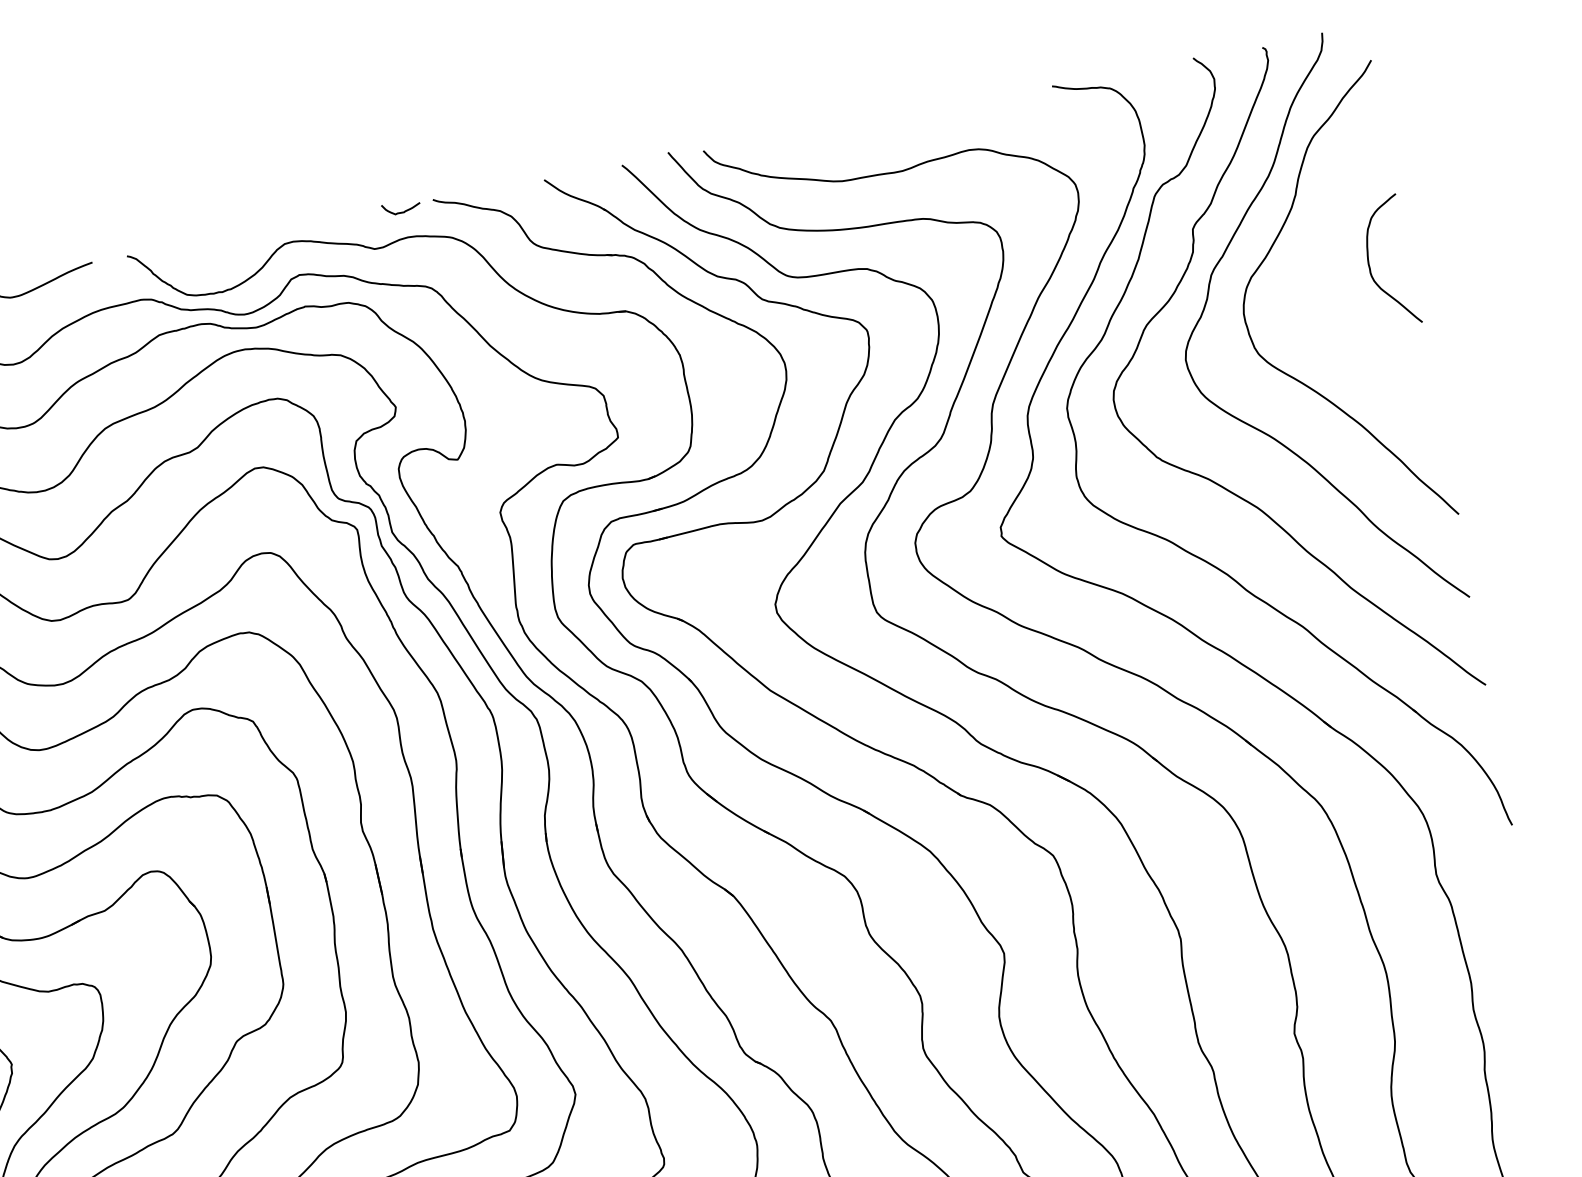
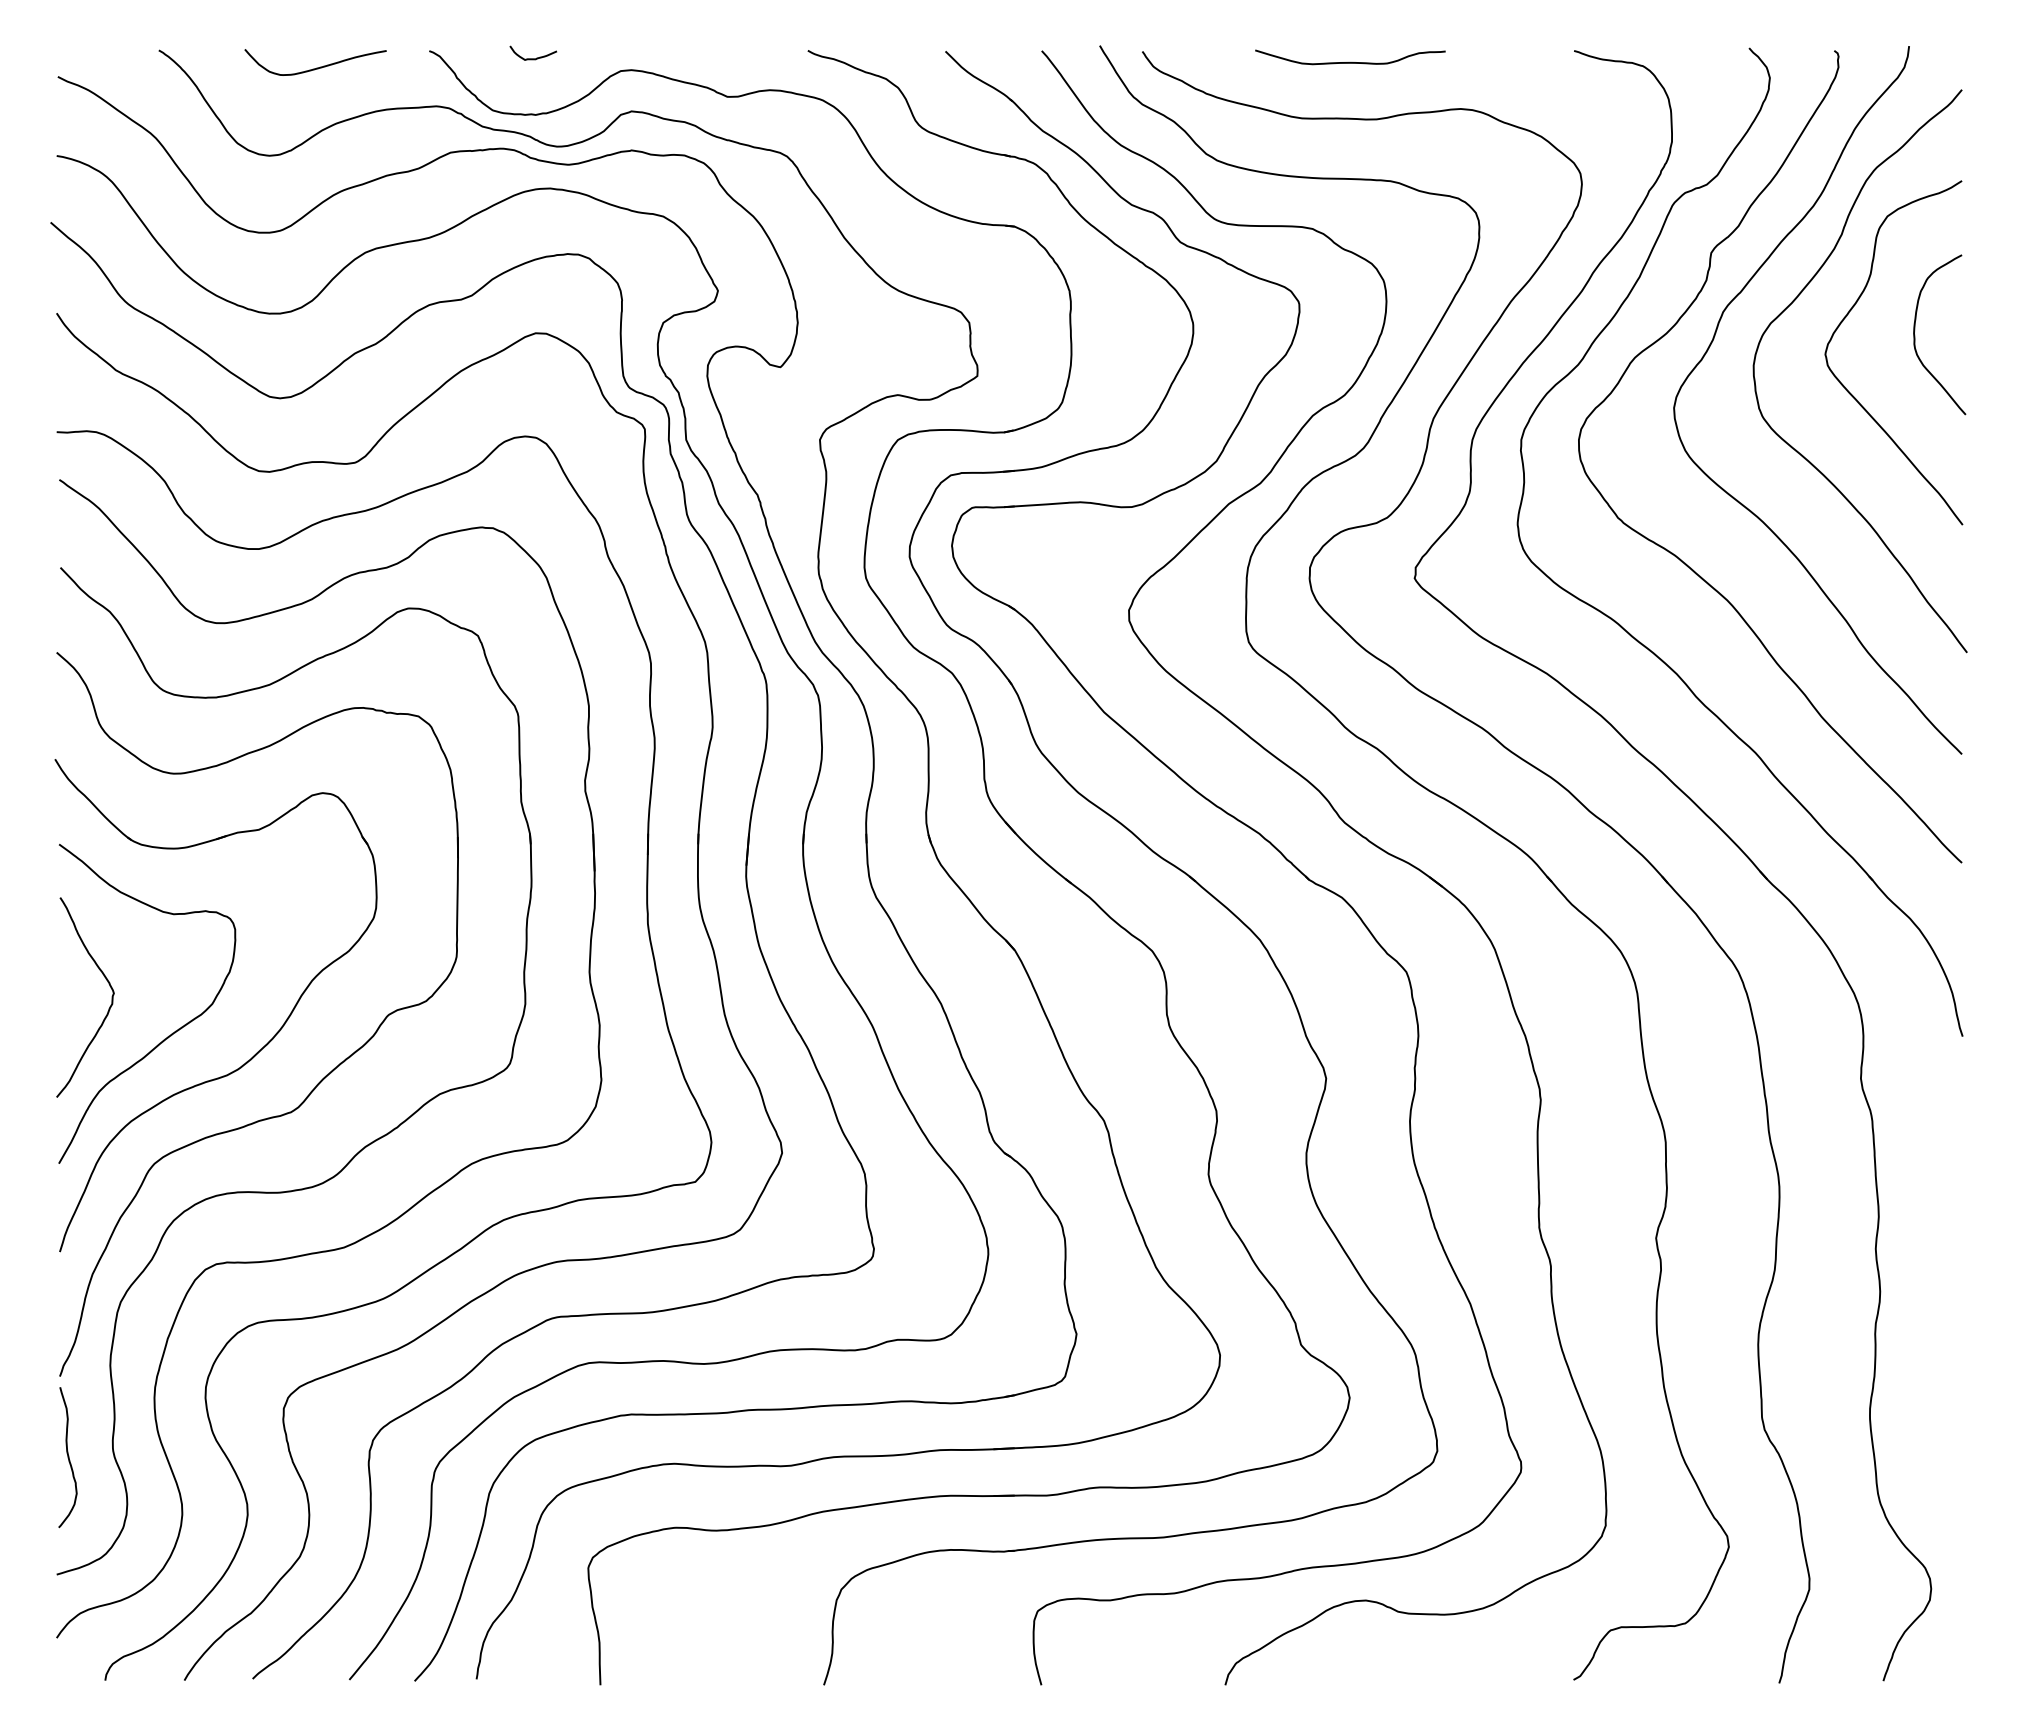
curve: (872, 128) -> (1350, 61), added
curve: (401, 212) -> (532, 58), moved
curve: (1311, 261) -> (1846, 317), added

